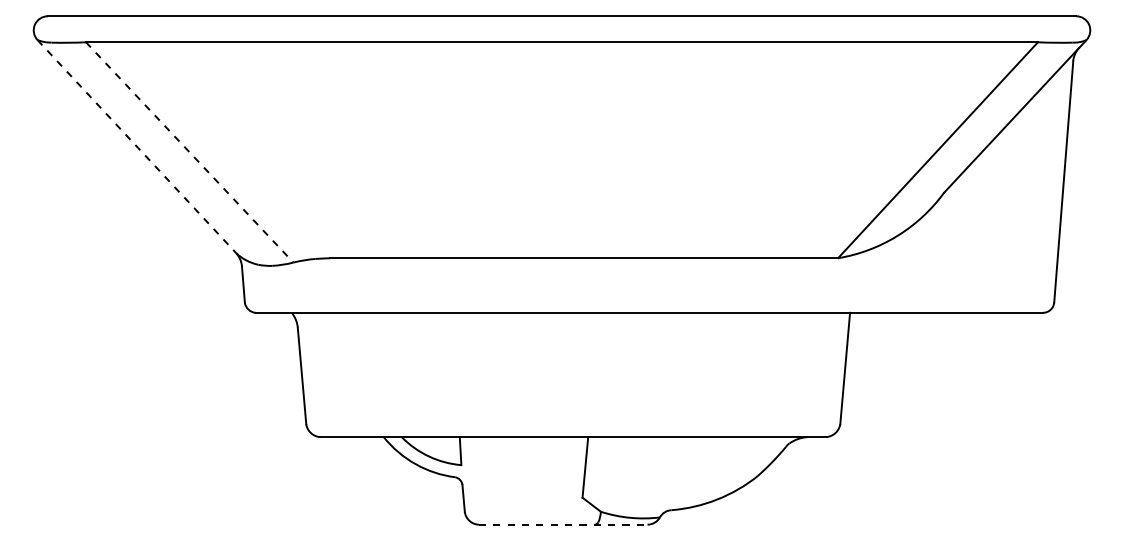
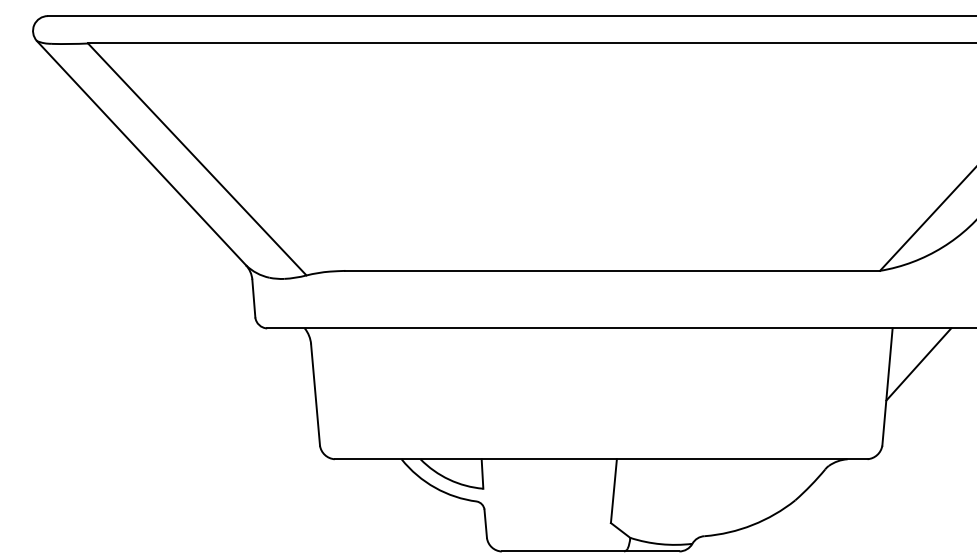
line: (136, 146) -> (141, 153), dashed -> solid
line: (190, 152) -> (198, 159), dashed -> solid
line: (874, 346) -> (918, 363), added
line: (563, 524) -> (590, 551), dashed -> solid

